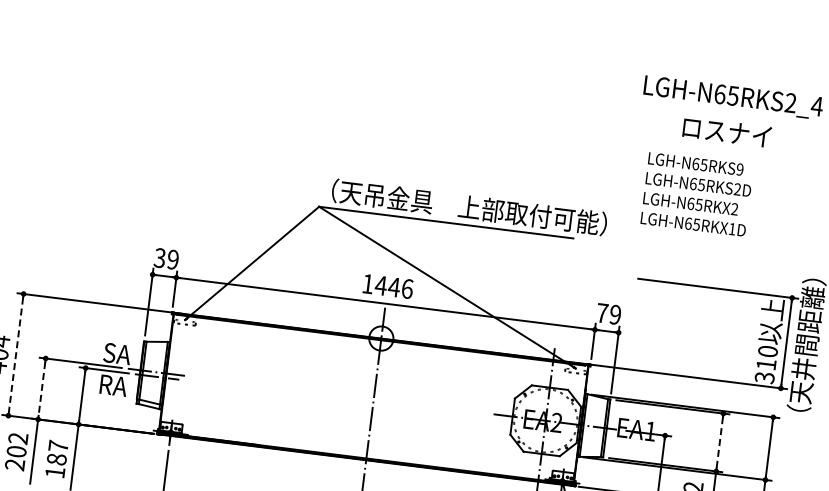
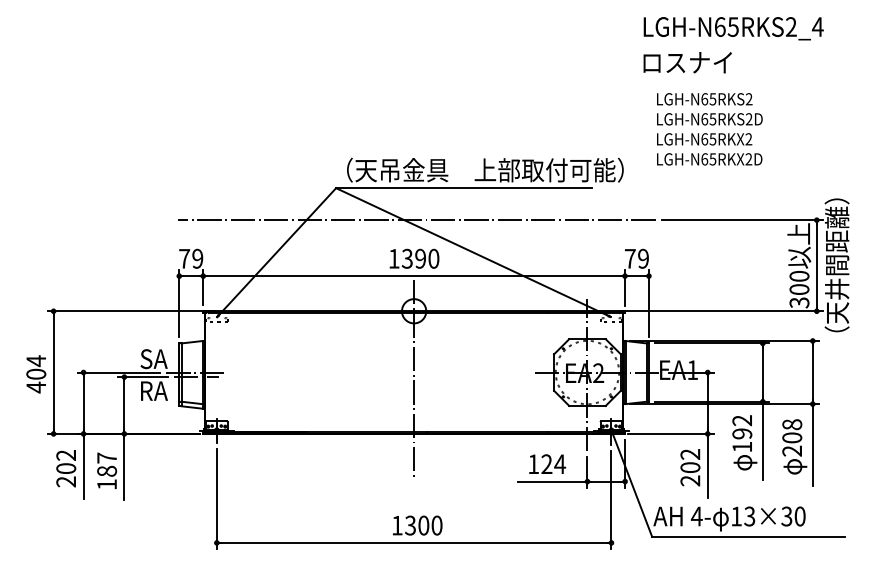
text: (726, 131) -> (687, 62), moved
text: (739, 169) -> (748, 99), LGH-N65RKS9 -> LGH-N65RKS2
text: (731, 229) -> (748, 159), LGH-N65RKX1D -> LGH-N65RKX2D
line: (394, 248) -> (416, 220), added
text: (160, 257) -> (184, 258), 39 -> 79
text: (394, 286) -> (420, 258), 1446 -> 1390
line: (15, 354) -> (53, 372), dashed -> solid
text: (766, 364) -> (799, 289), 310 -> 300
line: (41, 389) -> (83, 403), dashed -> solid
line: (719, 442) -> (762, 372), dashed -> solid

